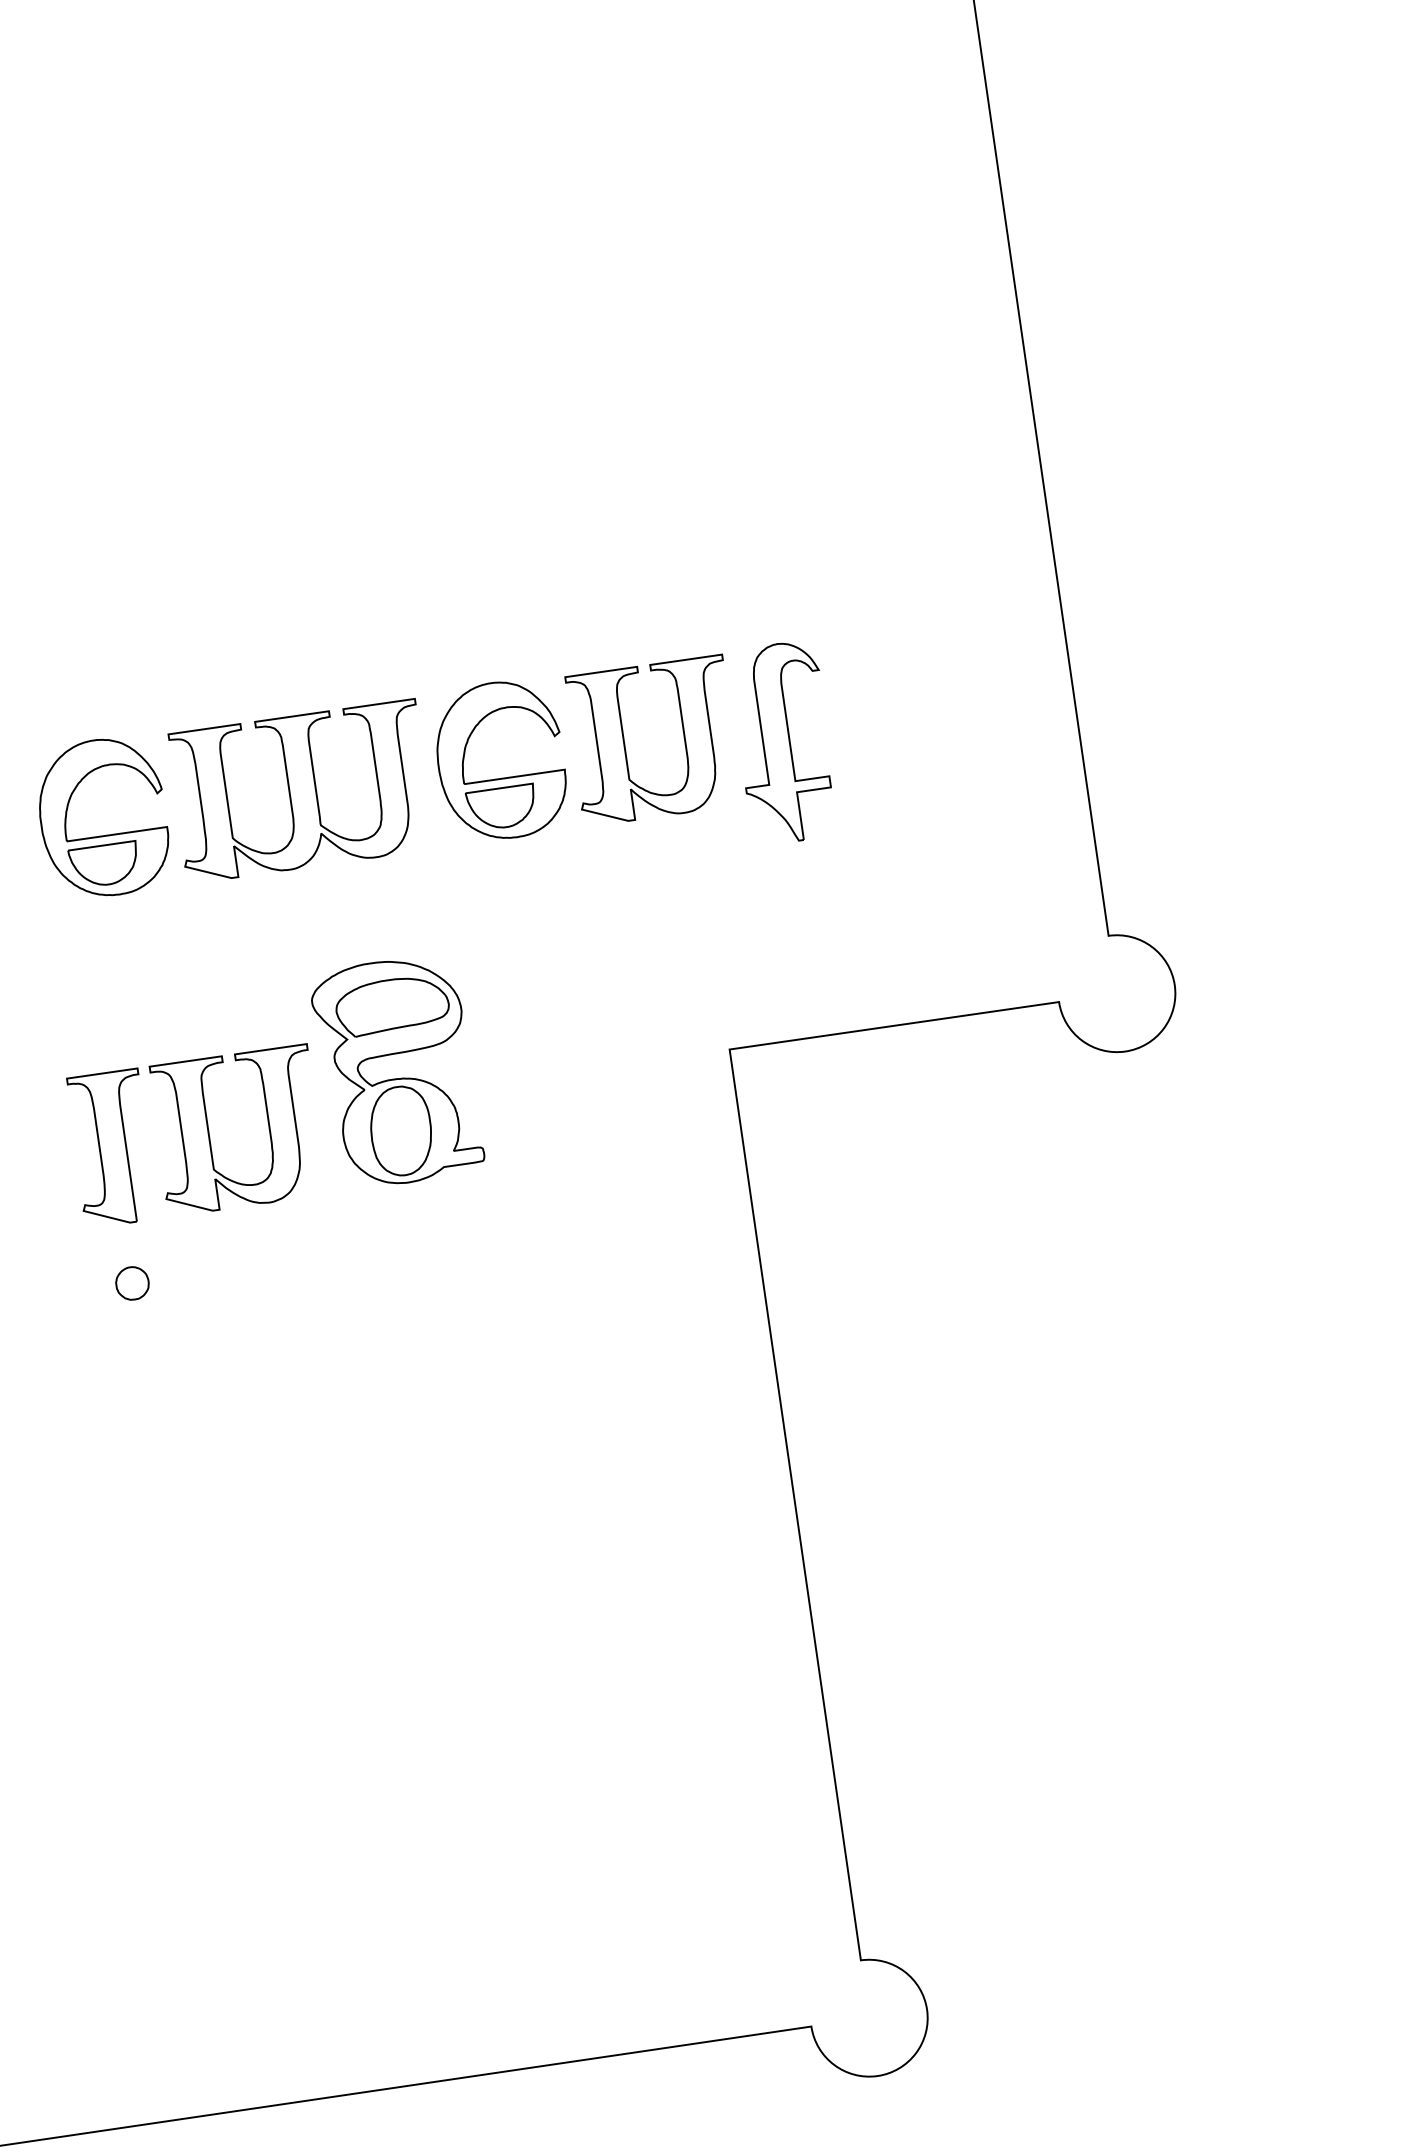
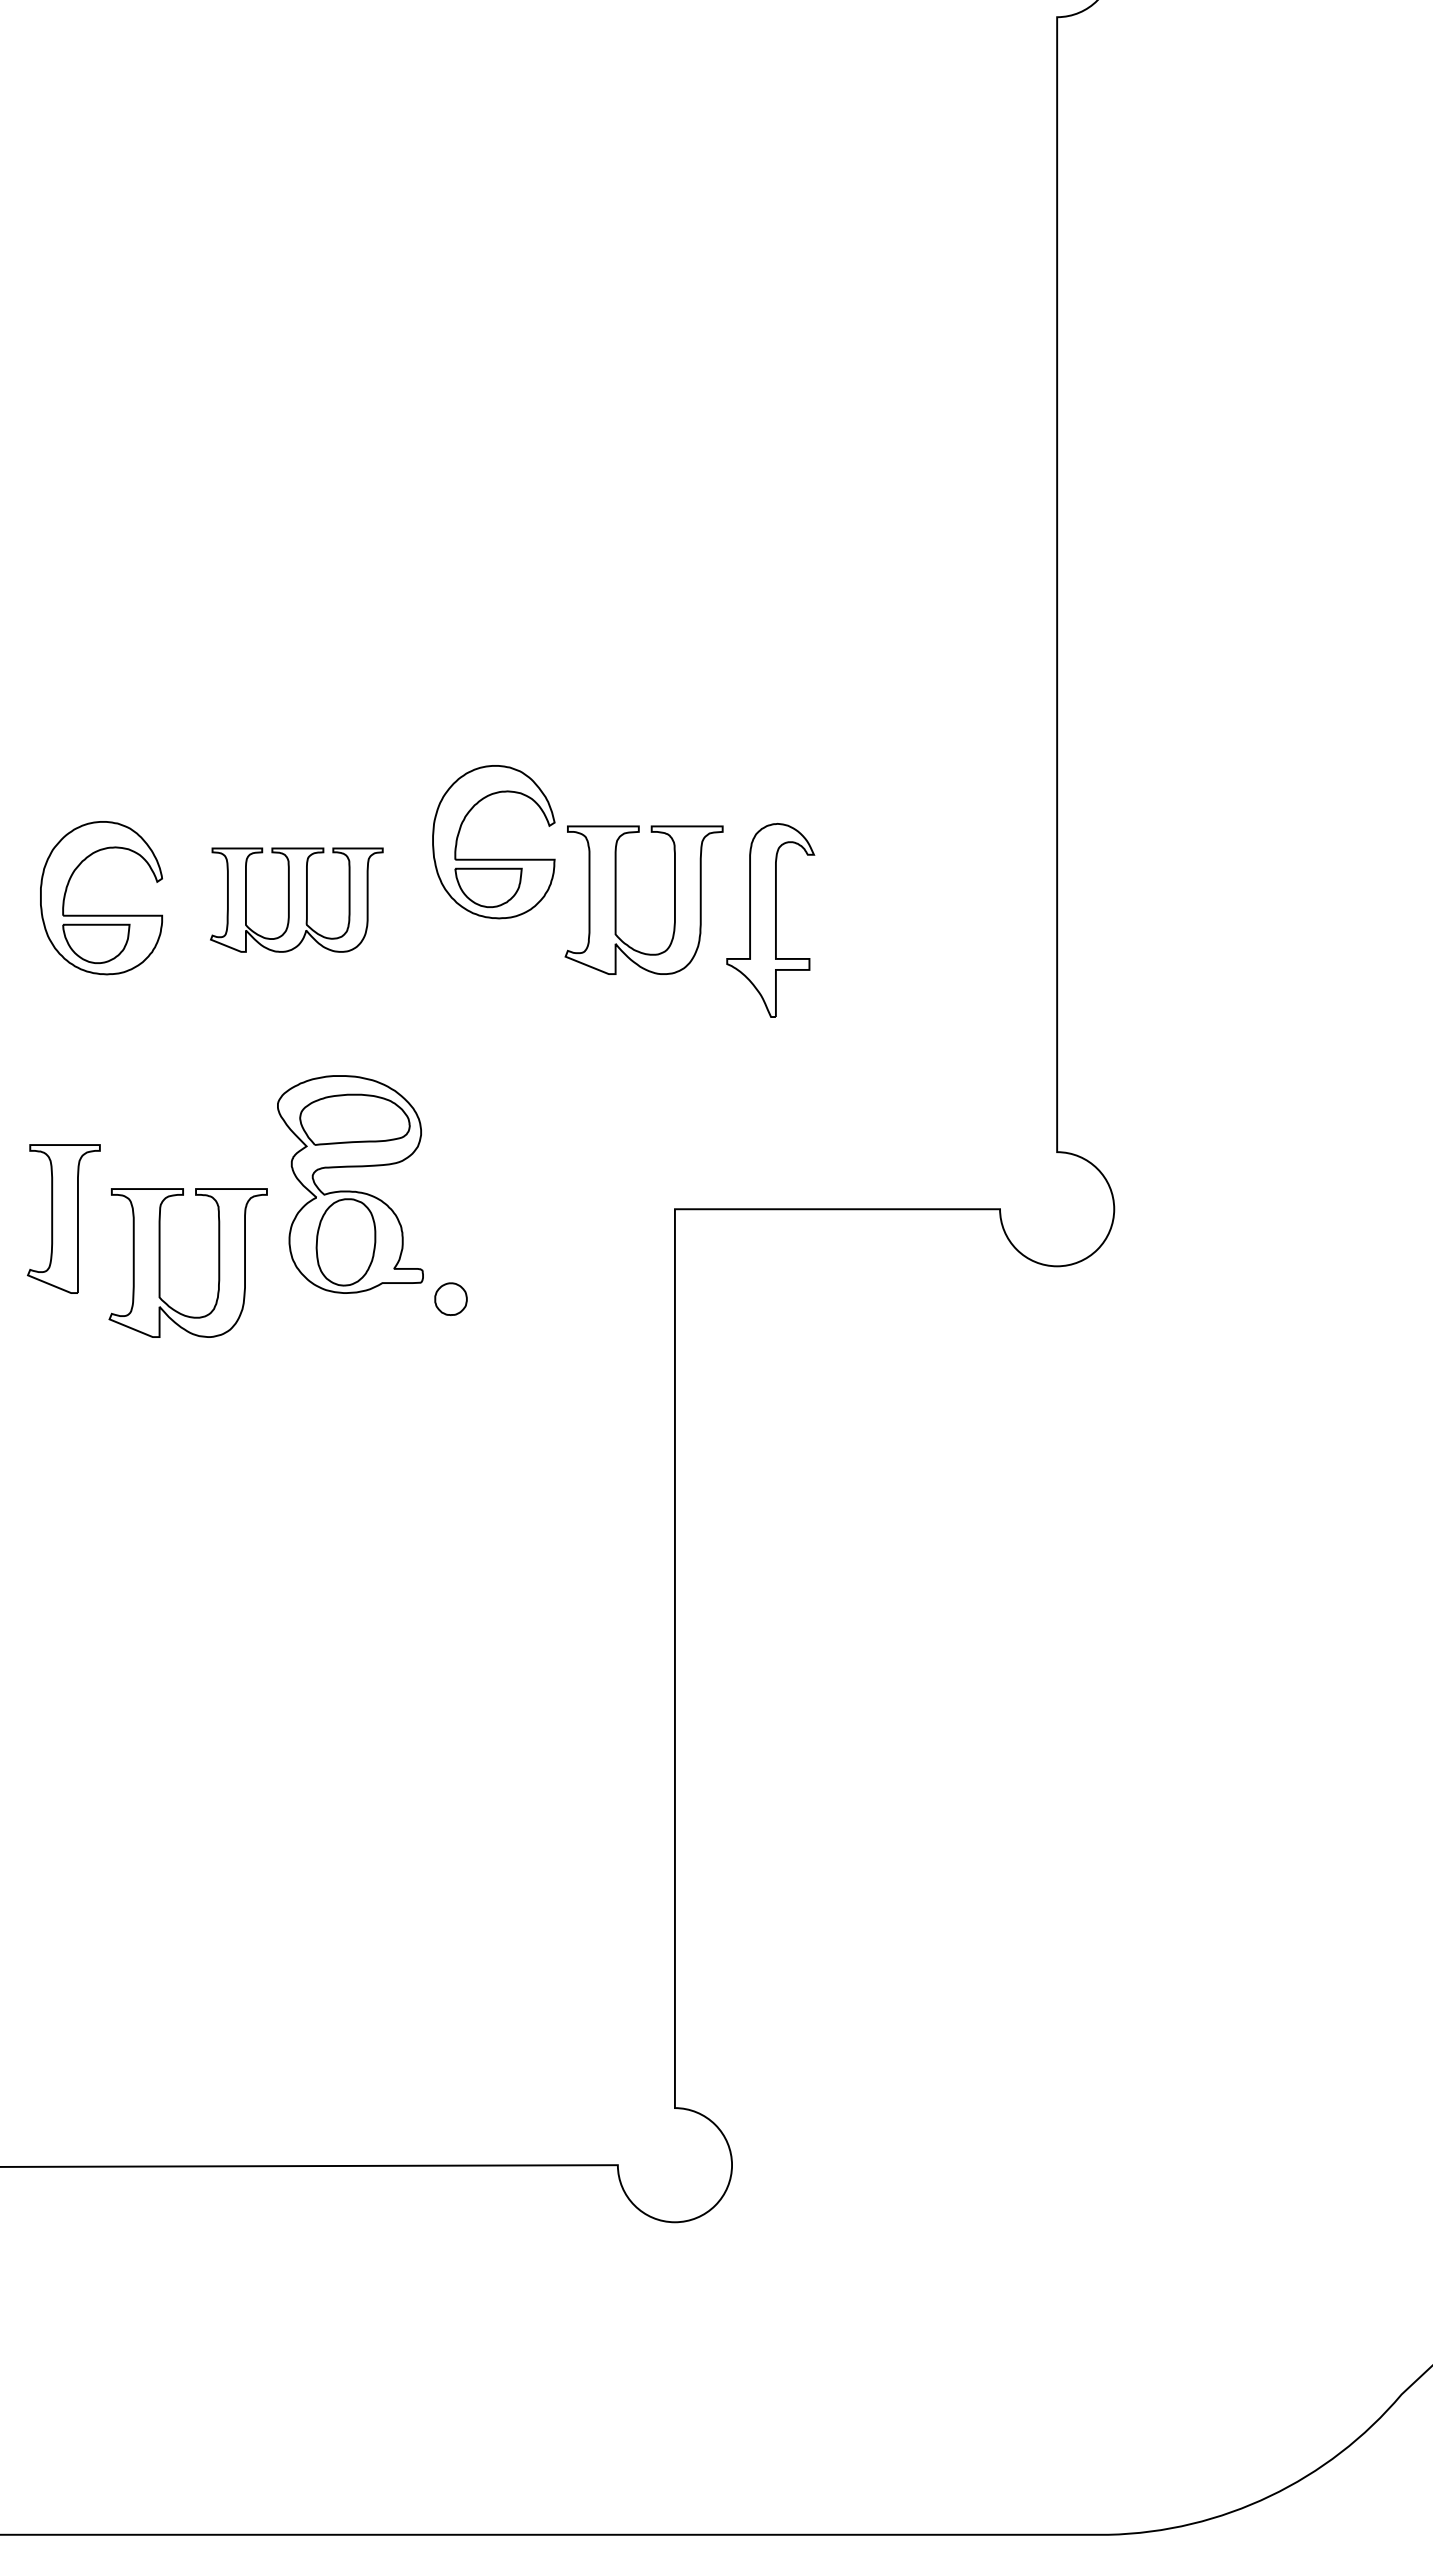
part: (502, 777) -> (493, 858), moved
part: (300, 790) -> (296, 899), size x0.7
part: (209, 1134) -> (160, 1262), moved
part: (131, 1282) -> (450, 1298), moved

